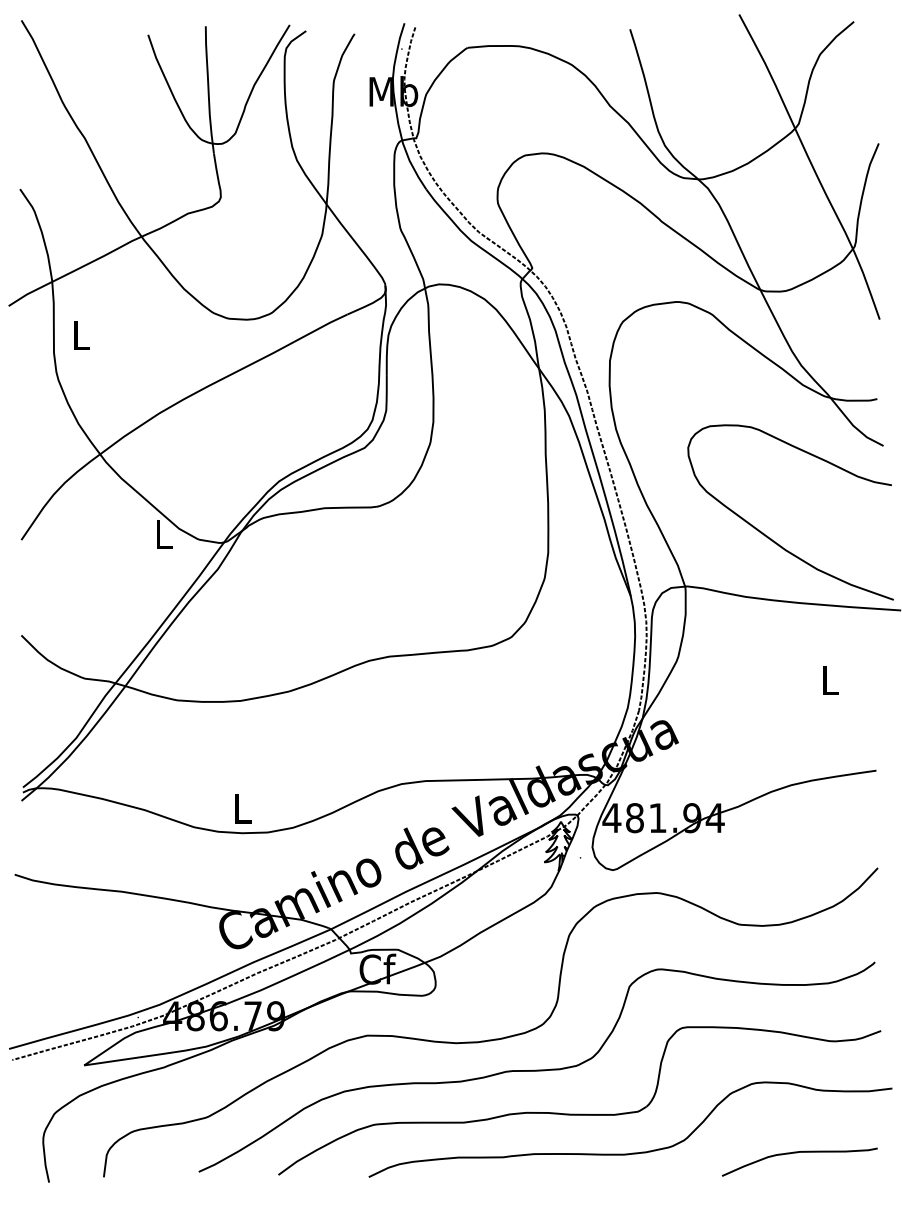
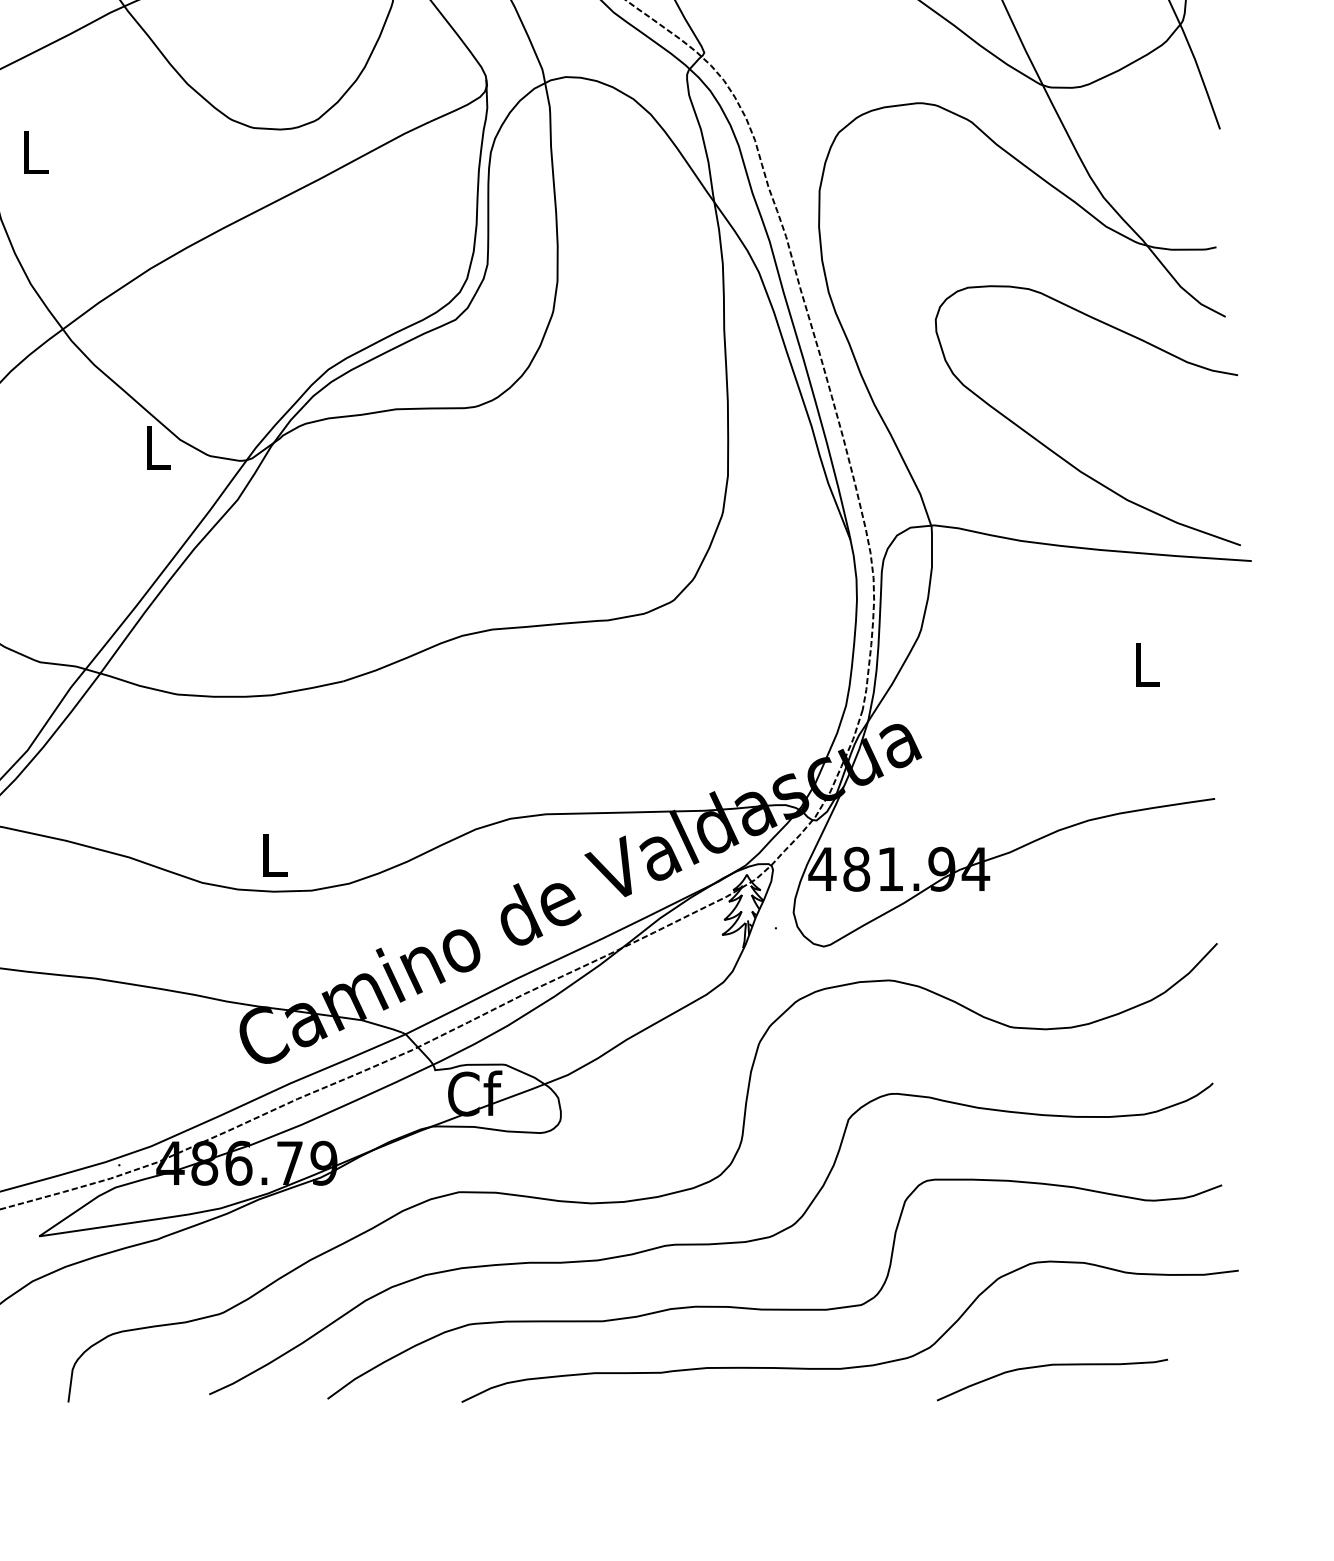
curve: (797, 1153) -> (1048, 1367), moved

